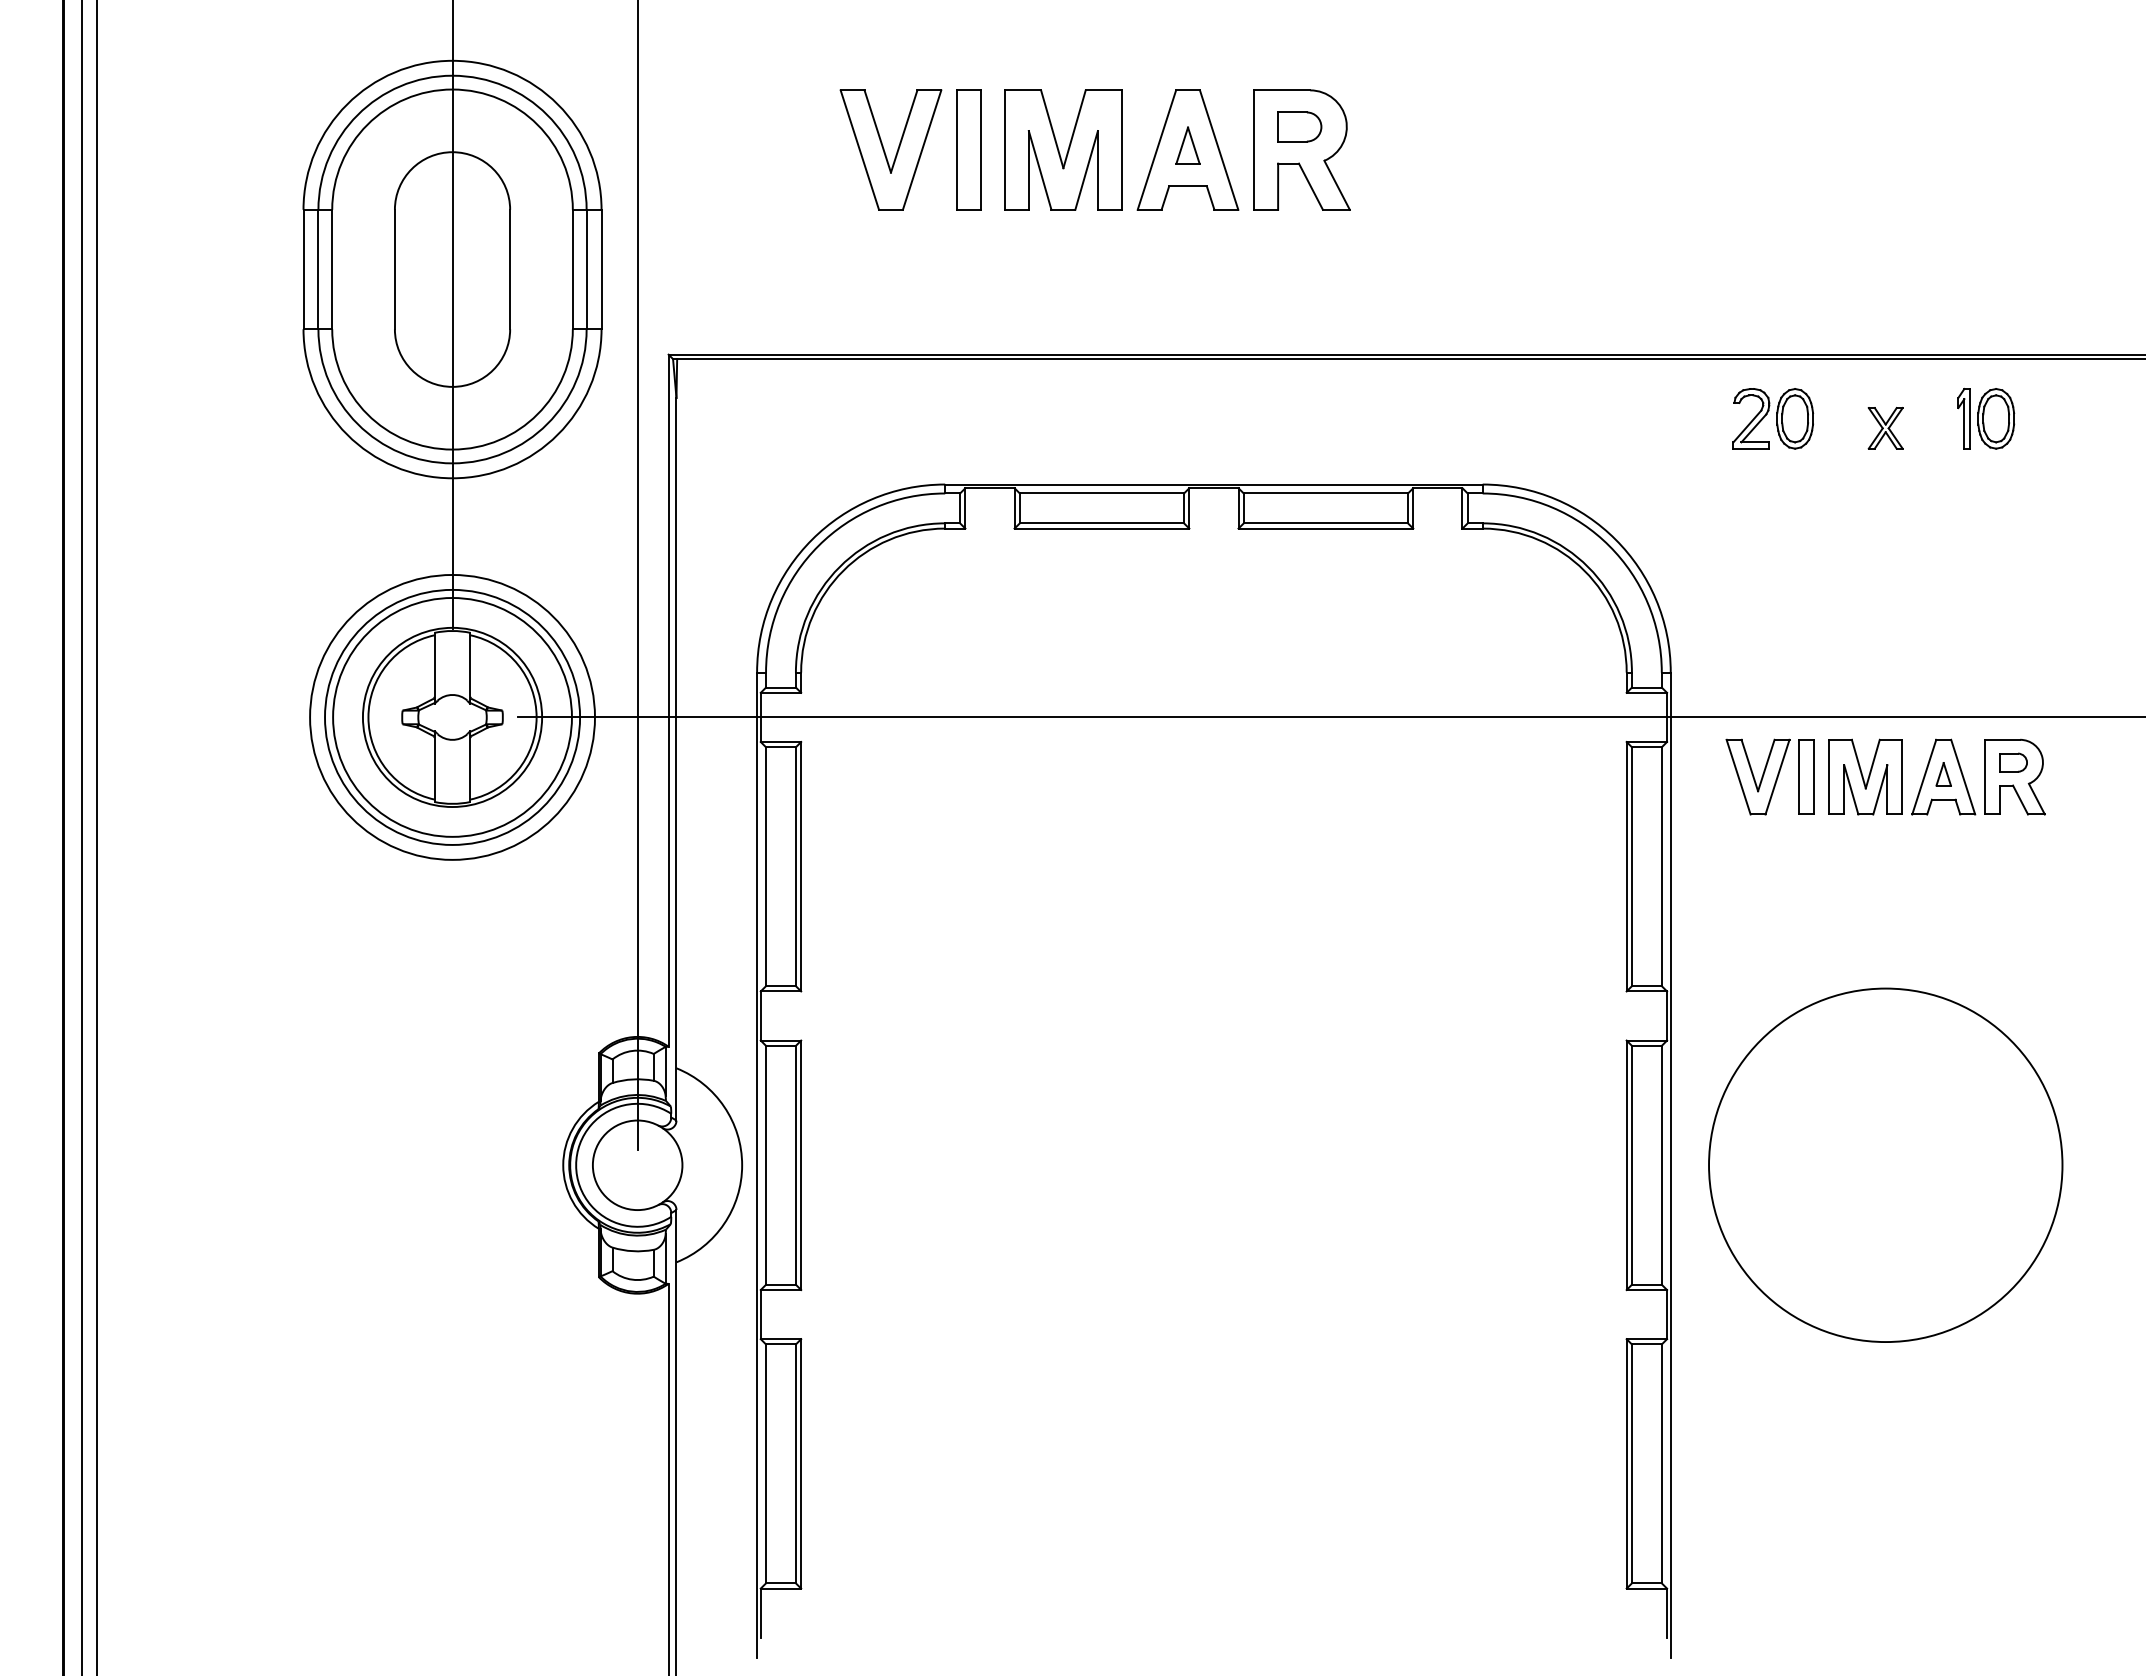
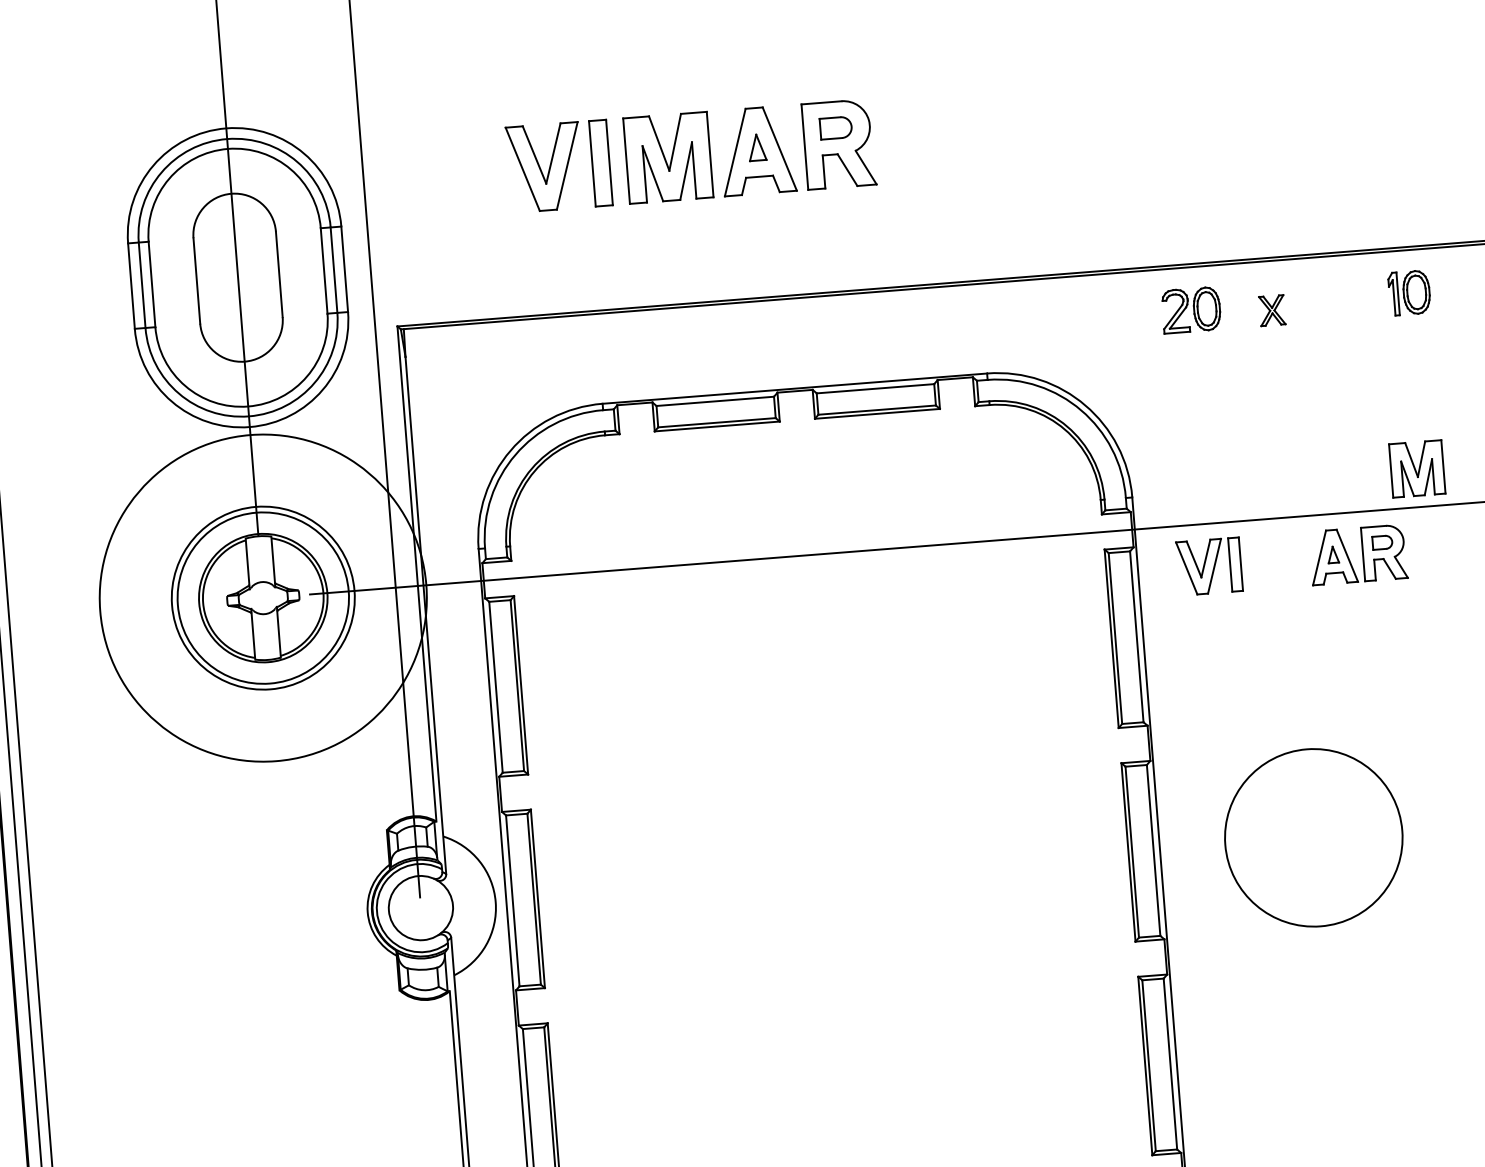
part: (1986, 418) -> (1409, 292), moved
circle: (452, 716) -> (263, 597), size x1.6
part: (1865, 776) -> (1417, 468), moved
circle: (1885, 1165) -> (1313, 837), size x0.7

